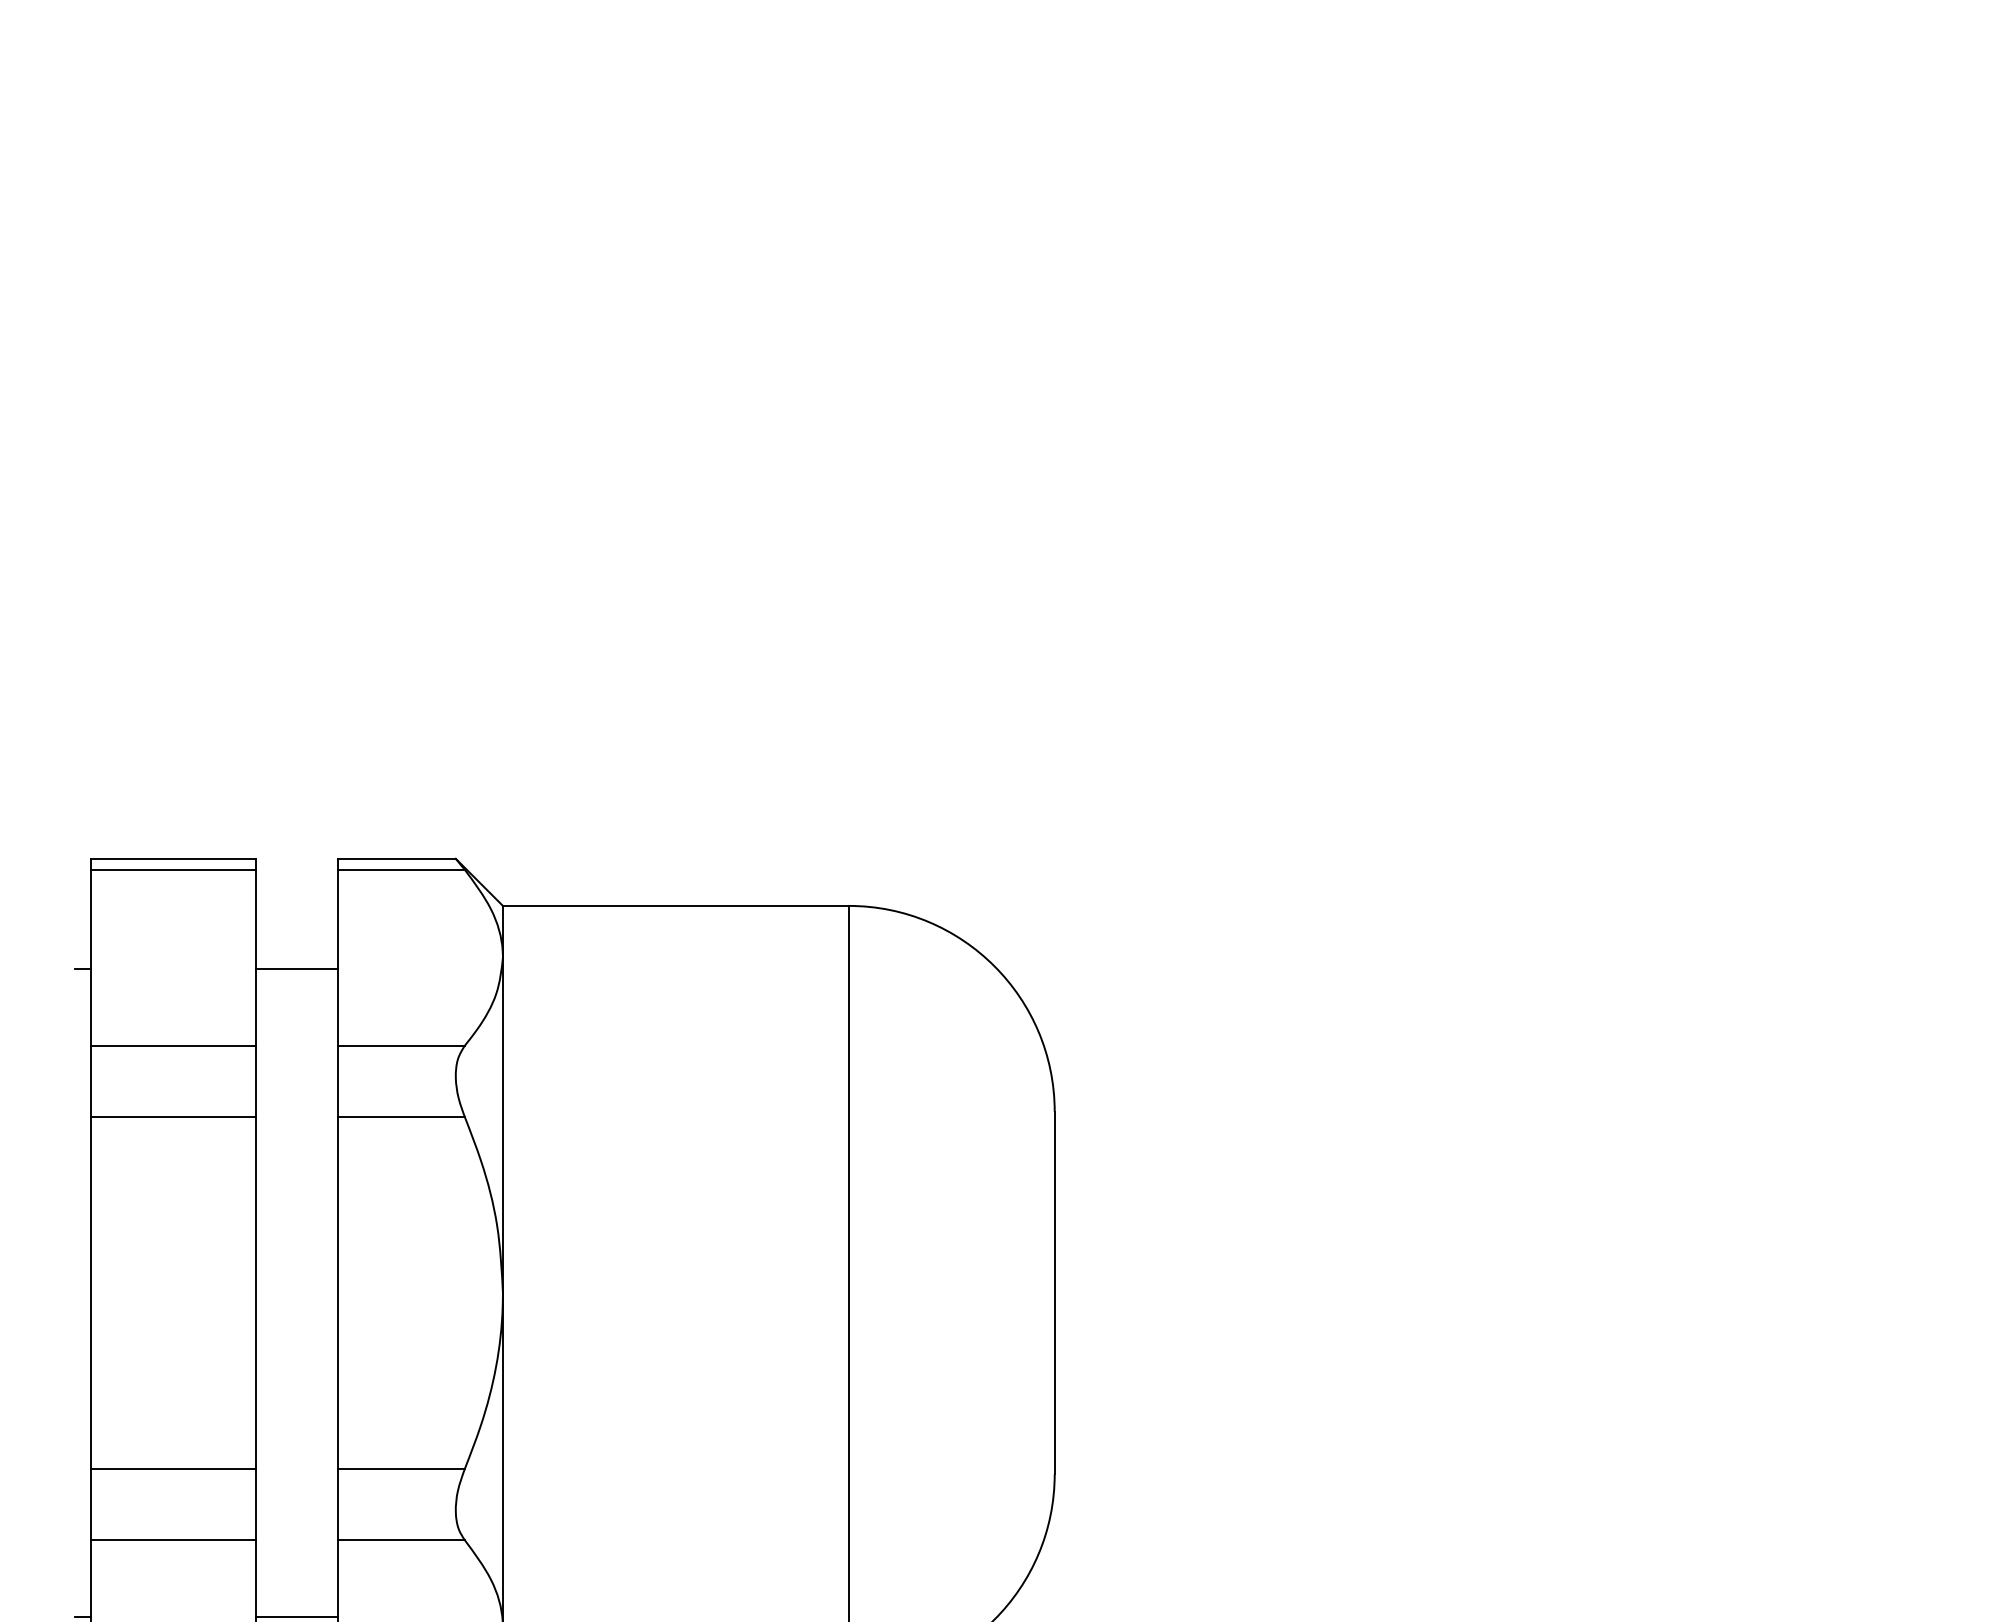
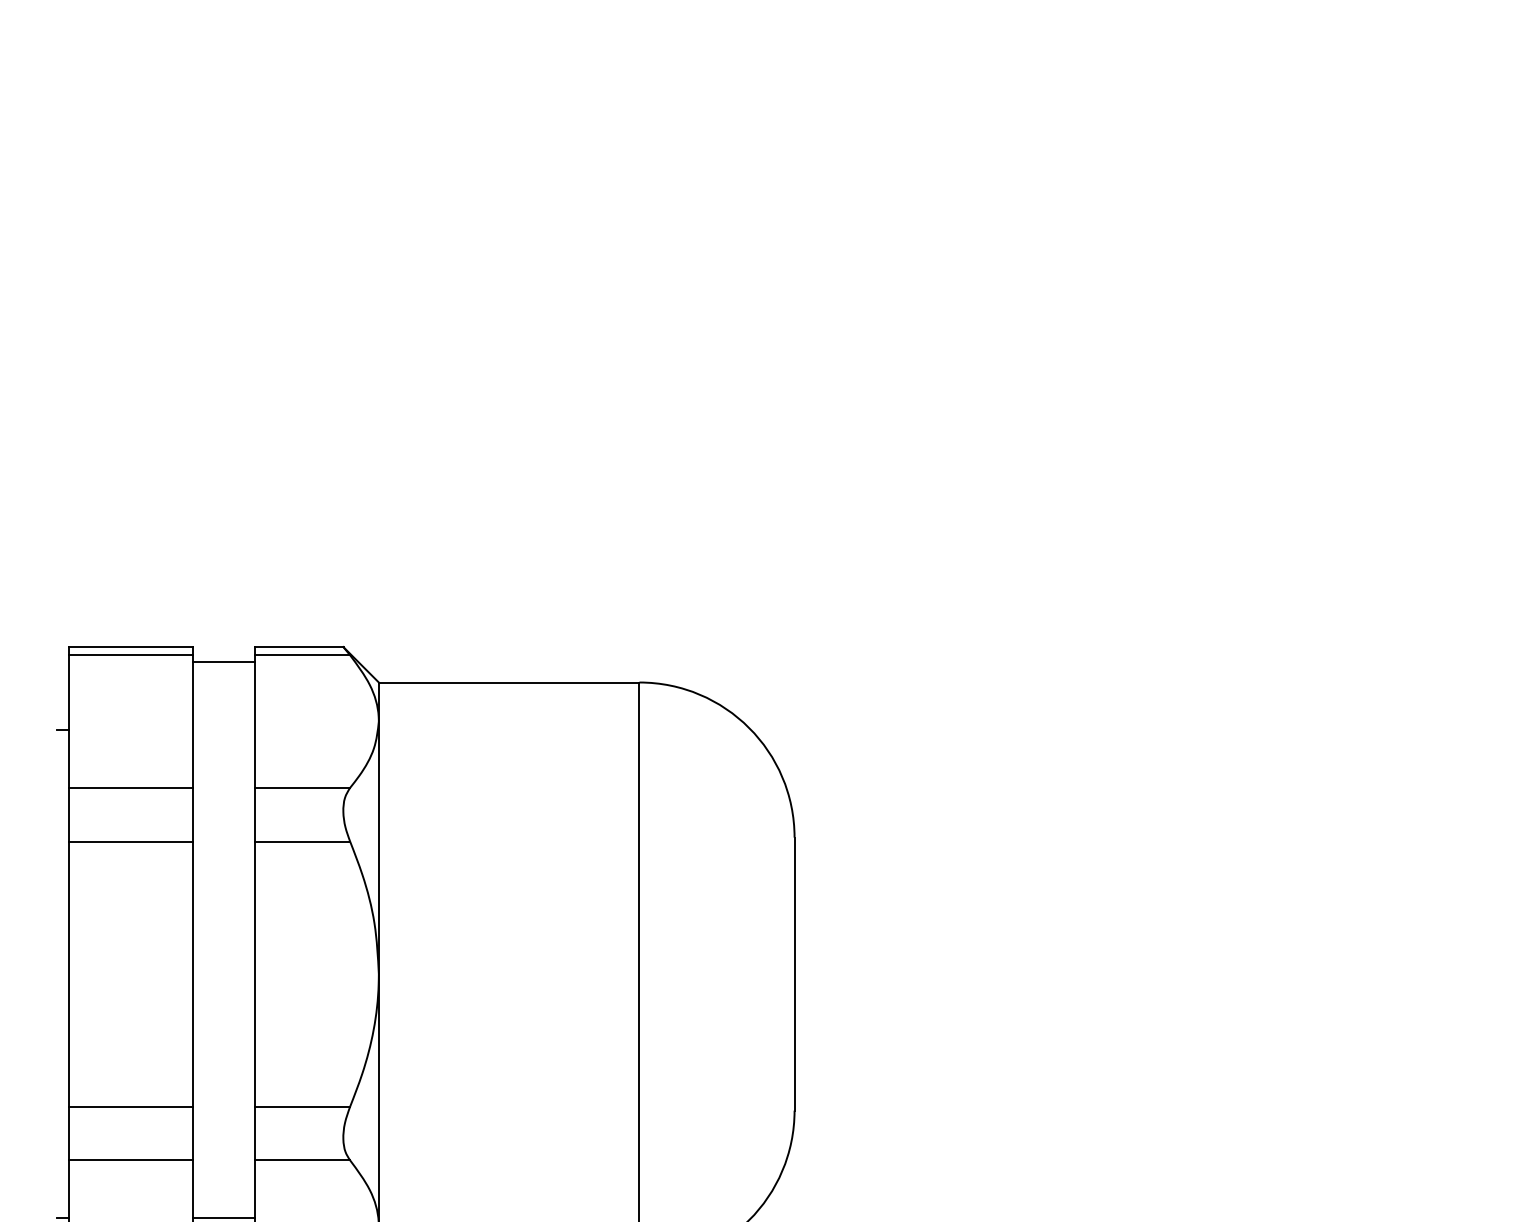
line: (296, 968) -> (223, 661), moved

